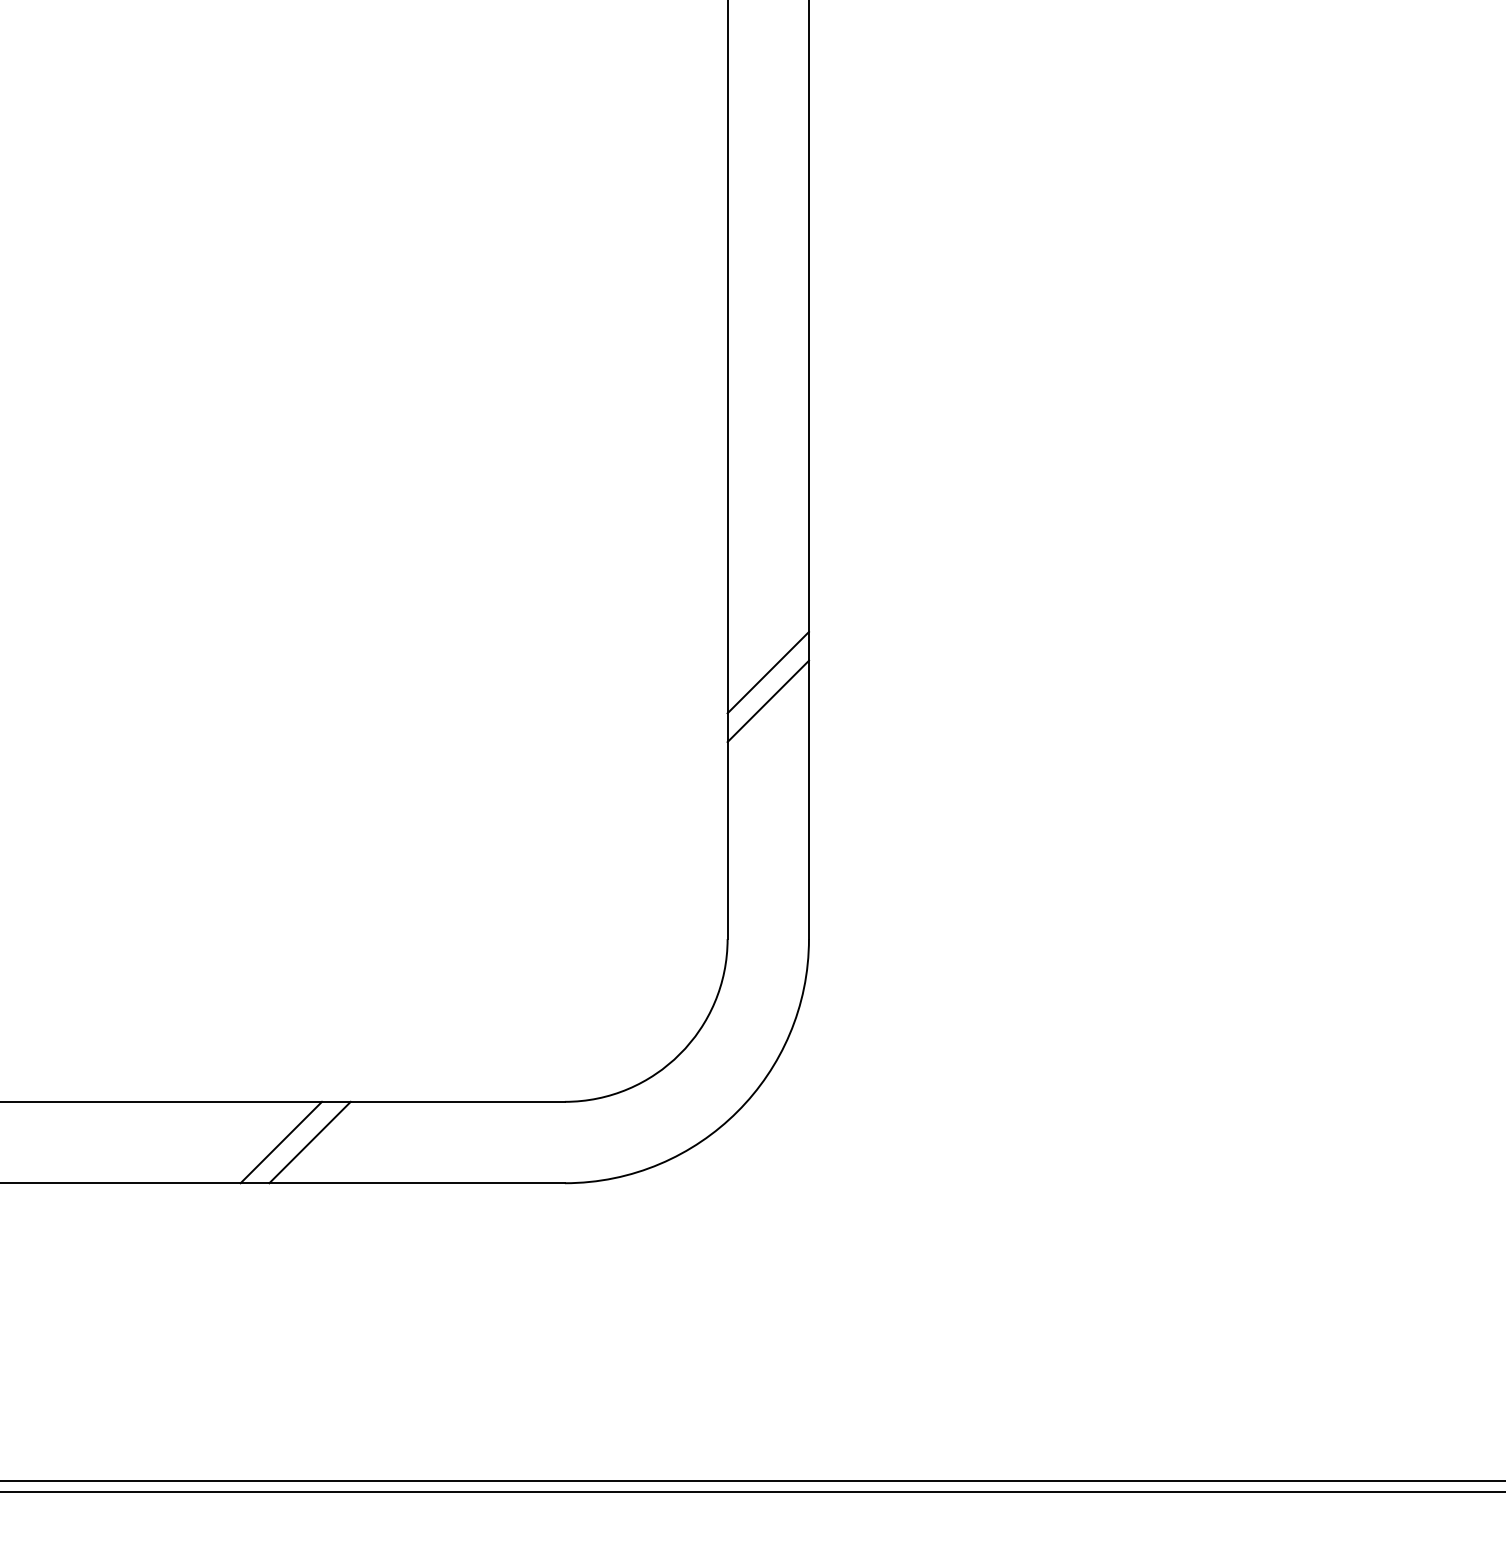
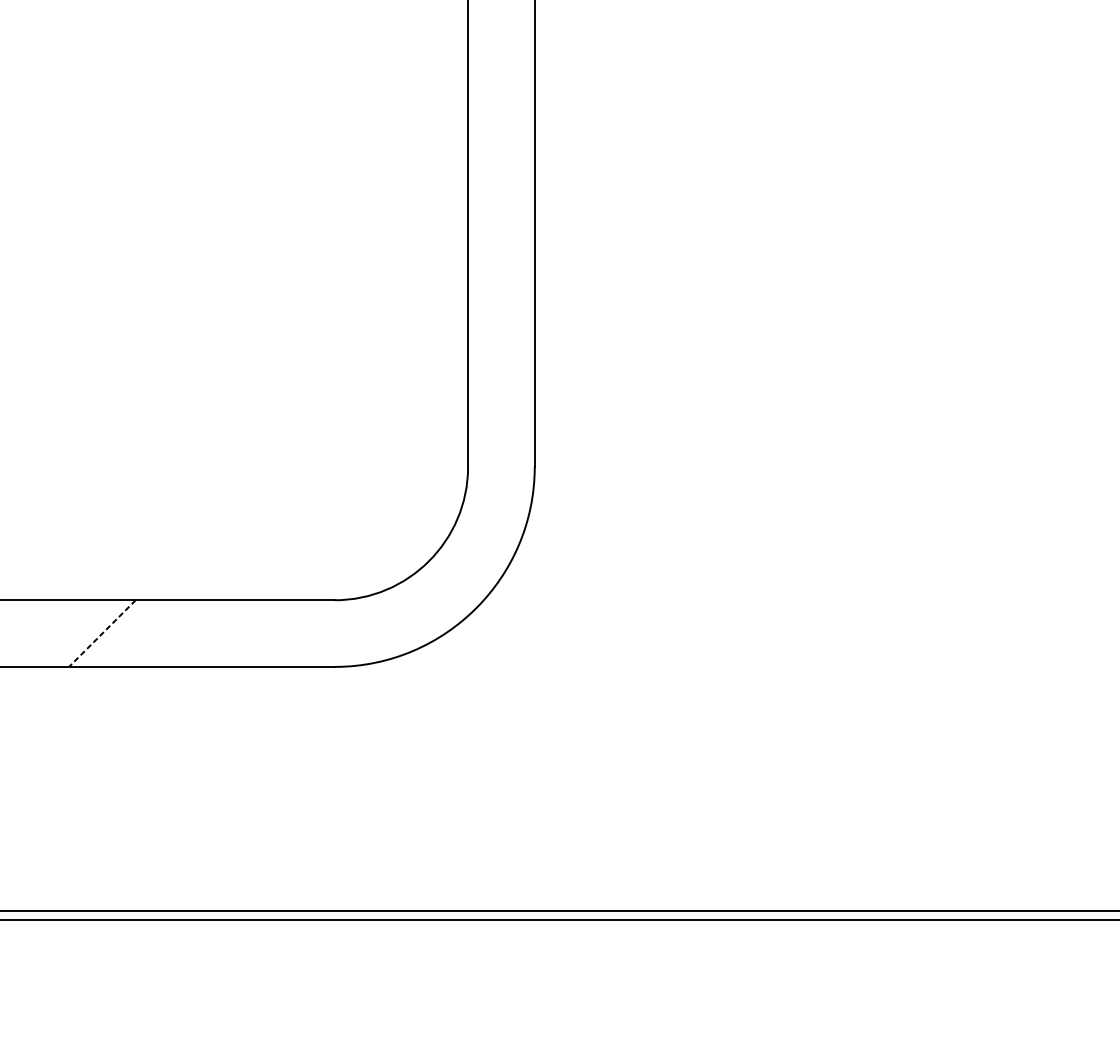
line: (767, 672) -> (500, 248), removed
line: (767, 701) -> (500, 272), removed
line: (281, 1142) -> (102, 633), solid -> dashed
line: (309, 1142) -> (125, 633), removed

